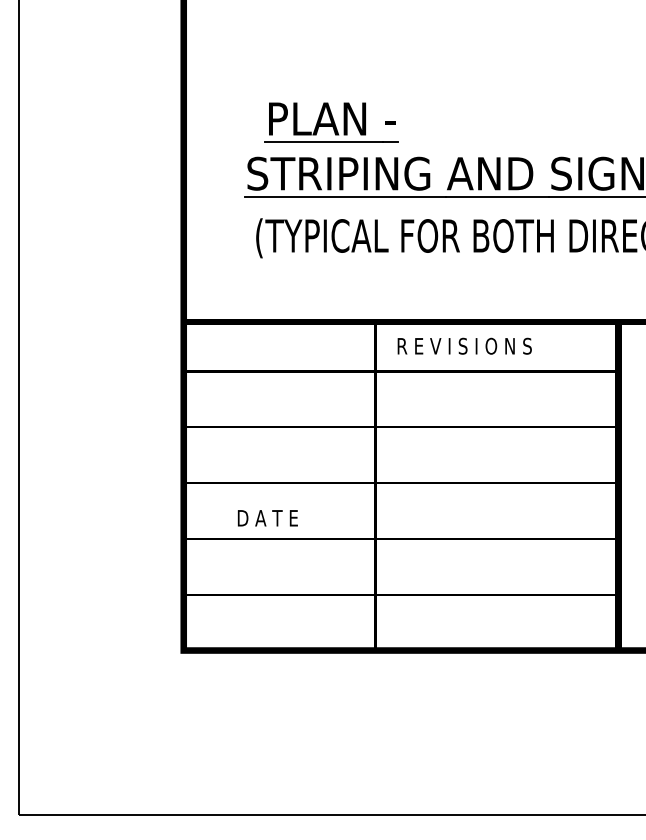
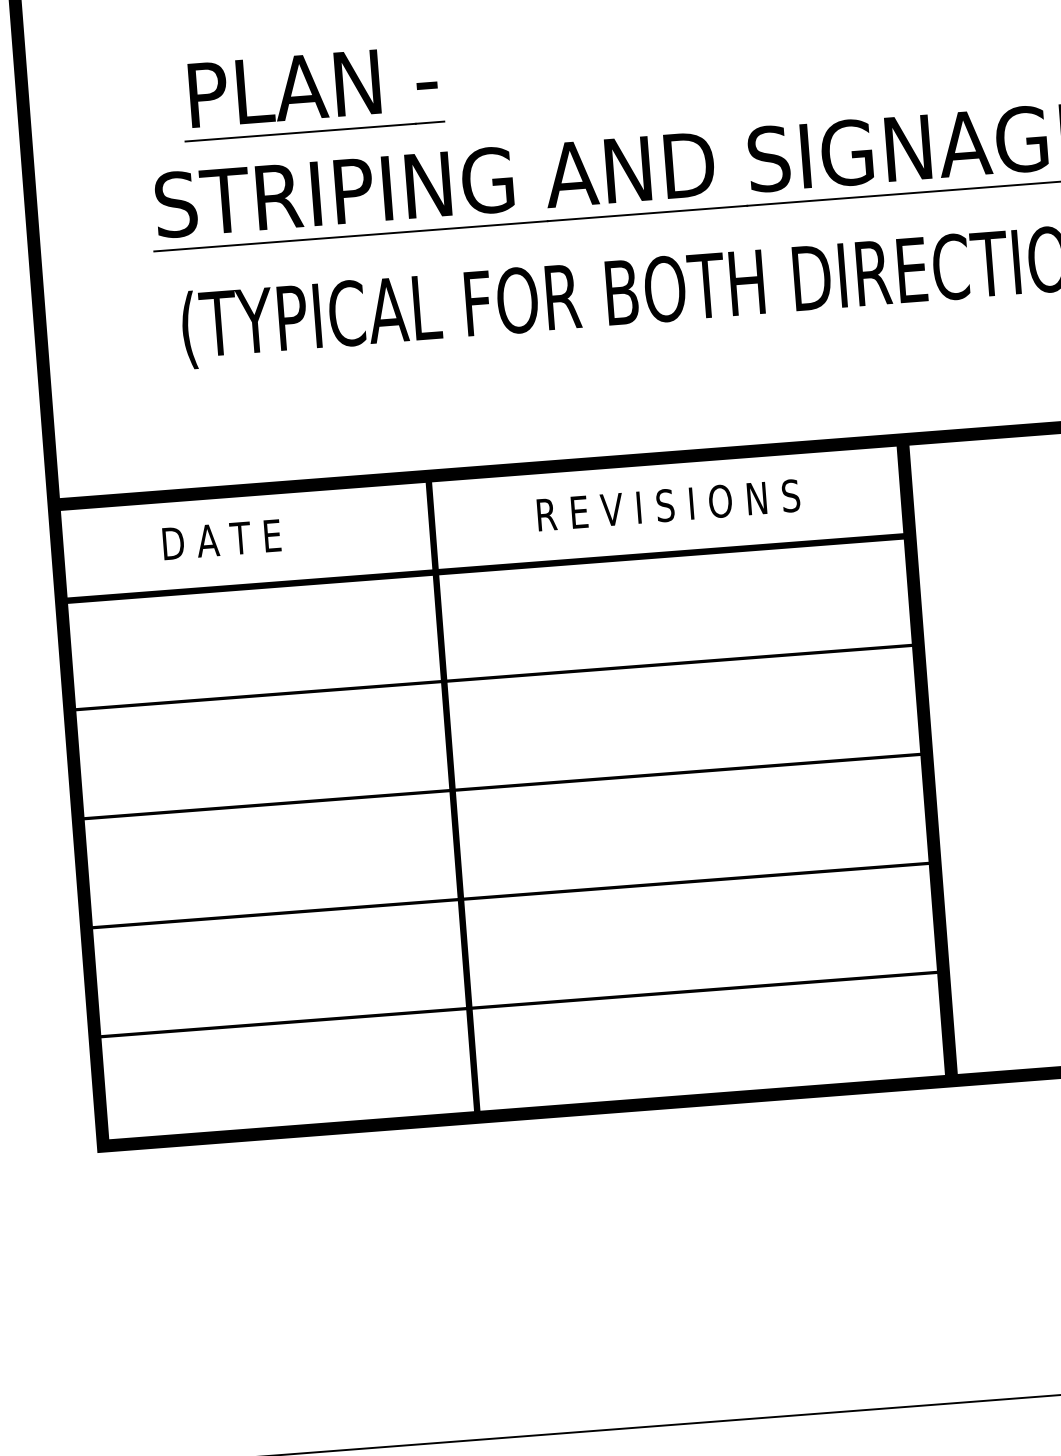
text: (464, 345) -> (667, 503), moved
text: (267, 518) -> (221, 540), moved

